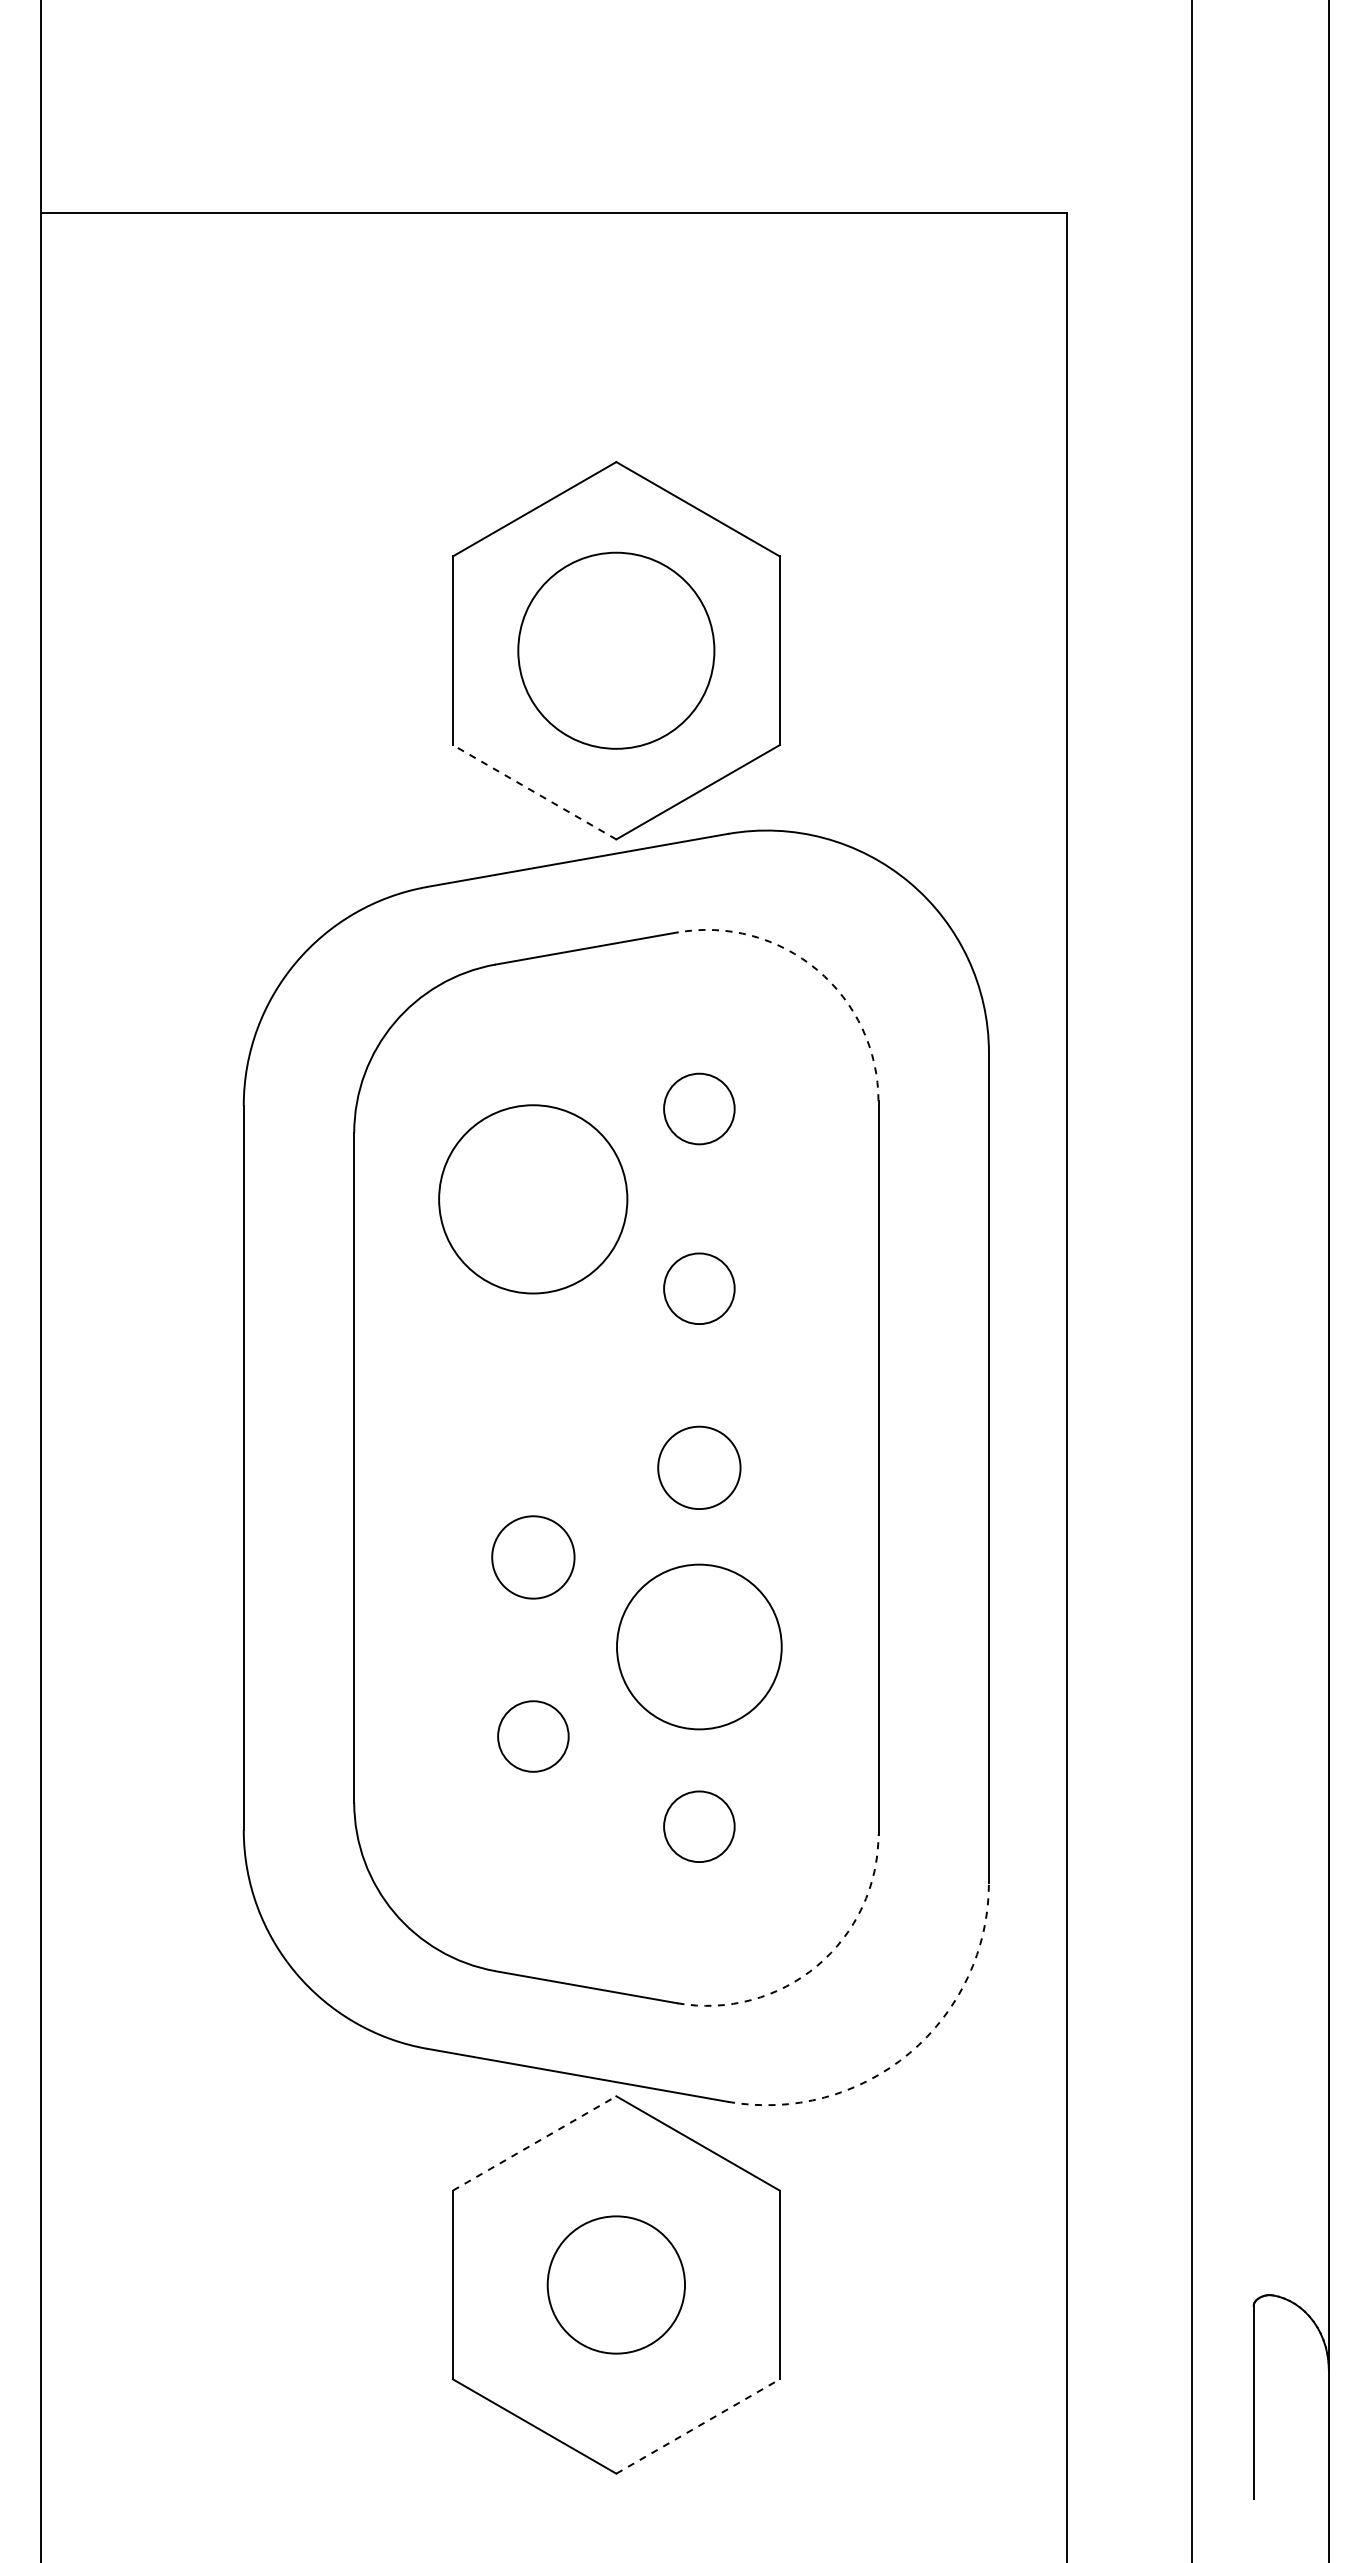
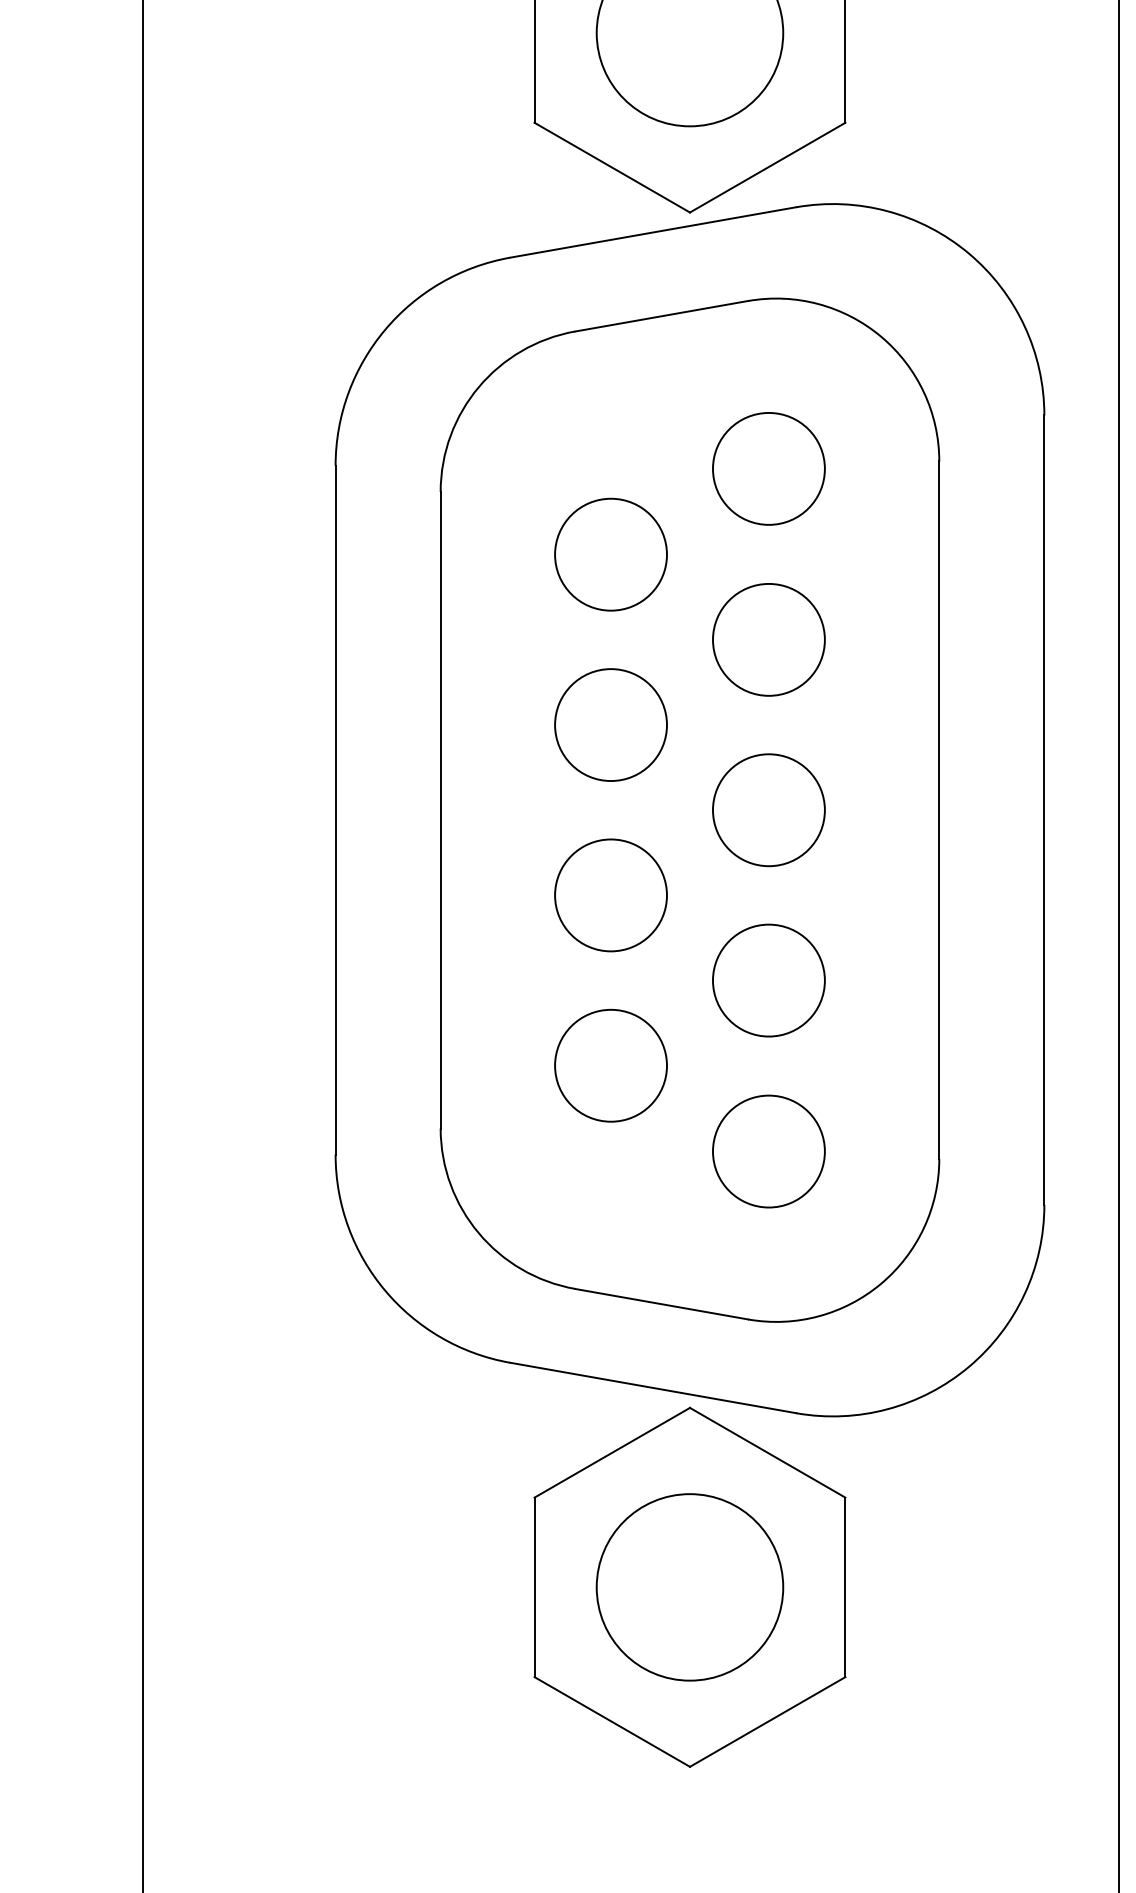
line: (534, 792) -> (612, 167), dashed -> solid
arc: (817, 969) -> (881, 336), dashed -> solid
circle: (699, 1108) -> (769, 468), size x1.67
circle: (533, 1198) -> (611, 554), size x0.62
circle: (699, 1288) -> (769, 639), size x1.67
circle: (533, 1378) -> (611, 725), added
circle: (699, 1467) -> (769, 809), size x1.43
circle: (533, 1557) -> (611, 895), size x1.43
circle: (699, 1646) -> (769, 980), size x0.71
circle: (533, 1736) -> (611, 1065), size x1.67
circle: (699, 1826) -> (769, 1151), size x1.67
arc: (817, 1965) -> (881, 1283), dashed -> solid
arc: (909, 2053) -> (968, 1367), dashed -> solid
line: (535, 2143) -> (613, 1452), dashed -> solid
circle: (616, 2284) -> (690, 1586), size x1.43
line: (698, 2426) -> (768, 1721), dashed -> solid

